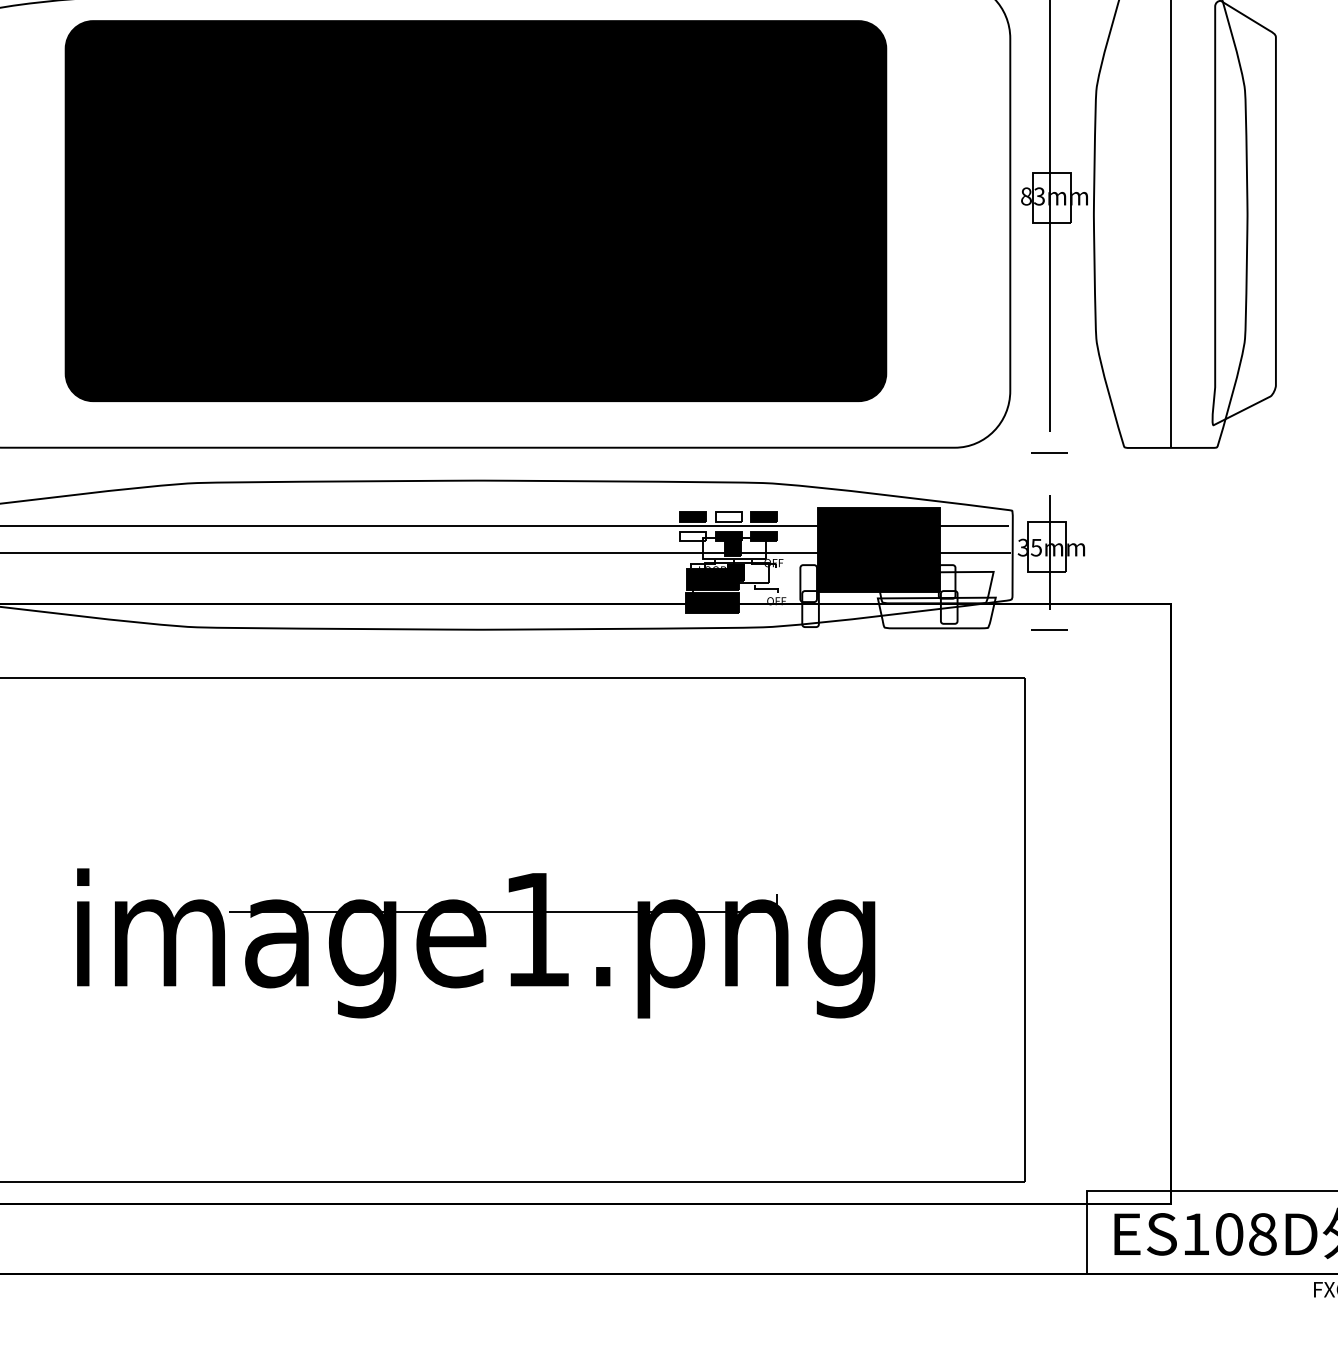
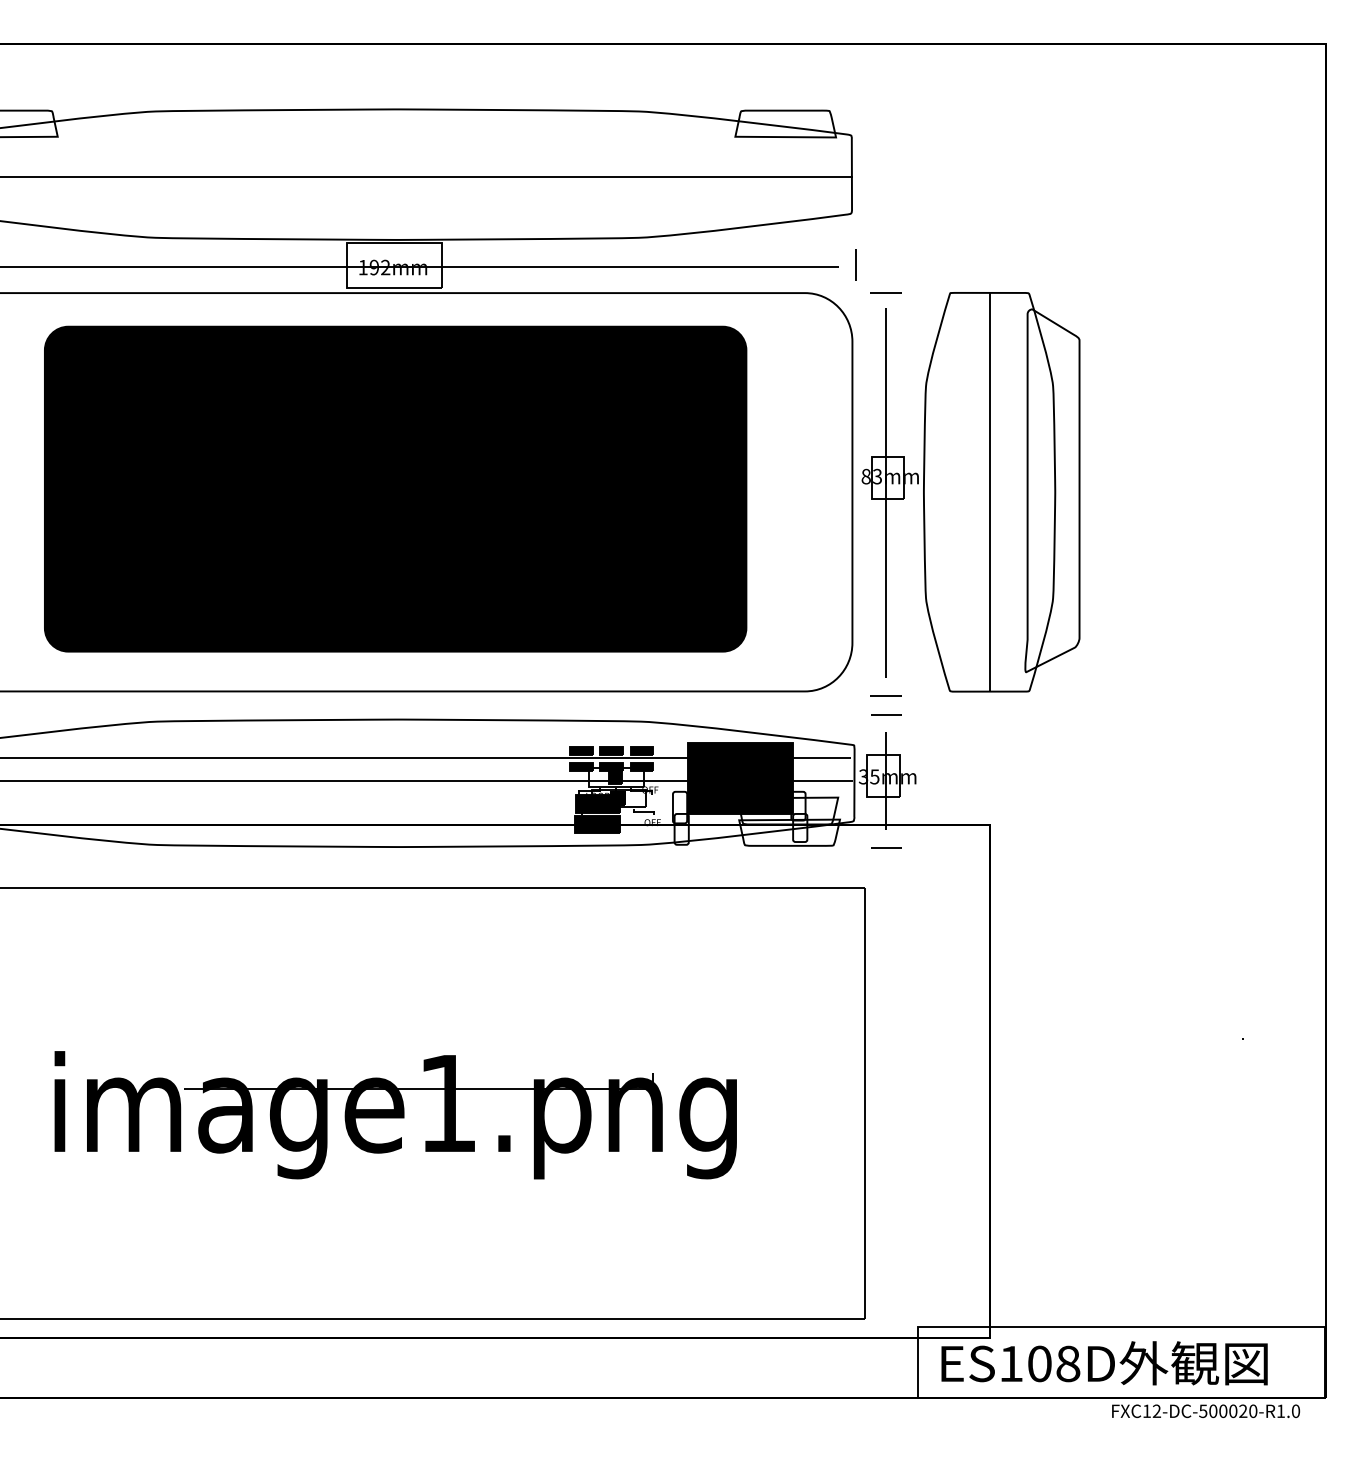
line: (1050, 474) -> (886, 714), added
fill: (728, 516) -> (611, 750), added
fill: (693, 536) -> (581, 767), added

